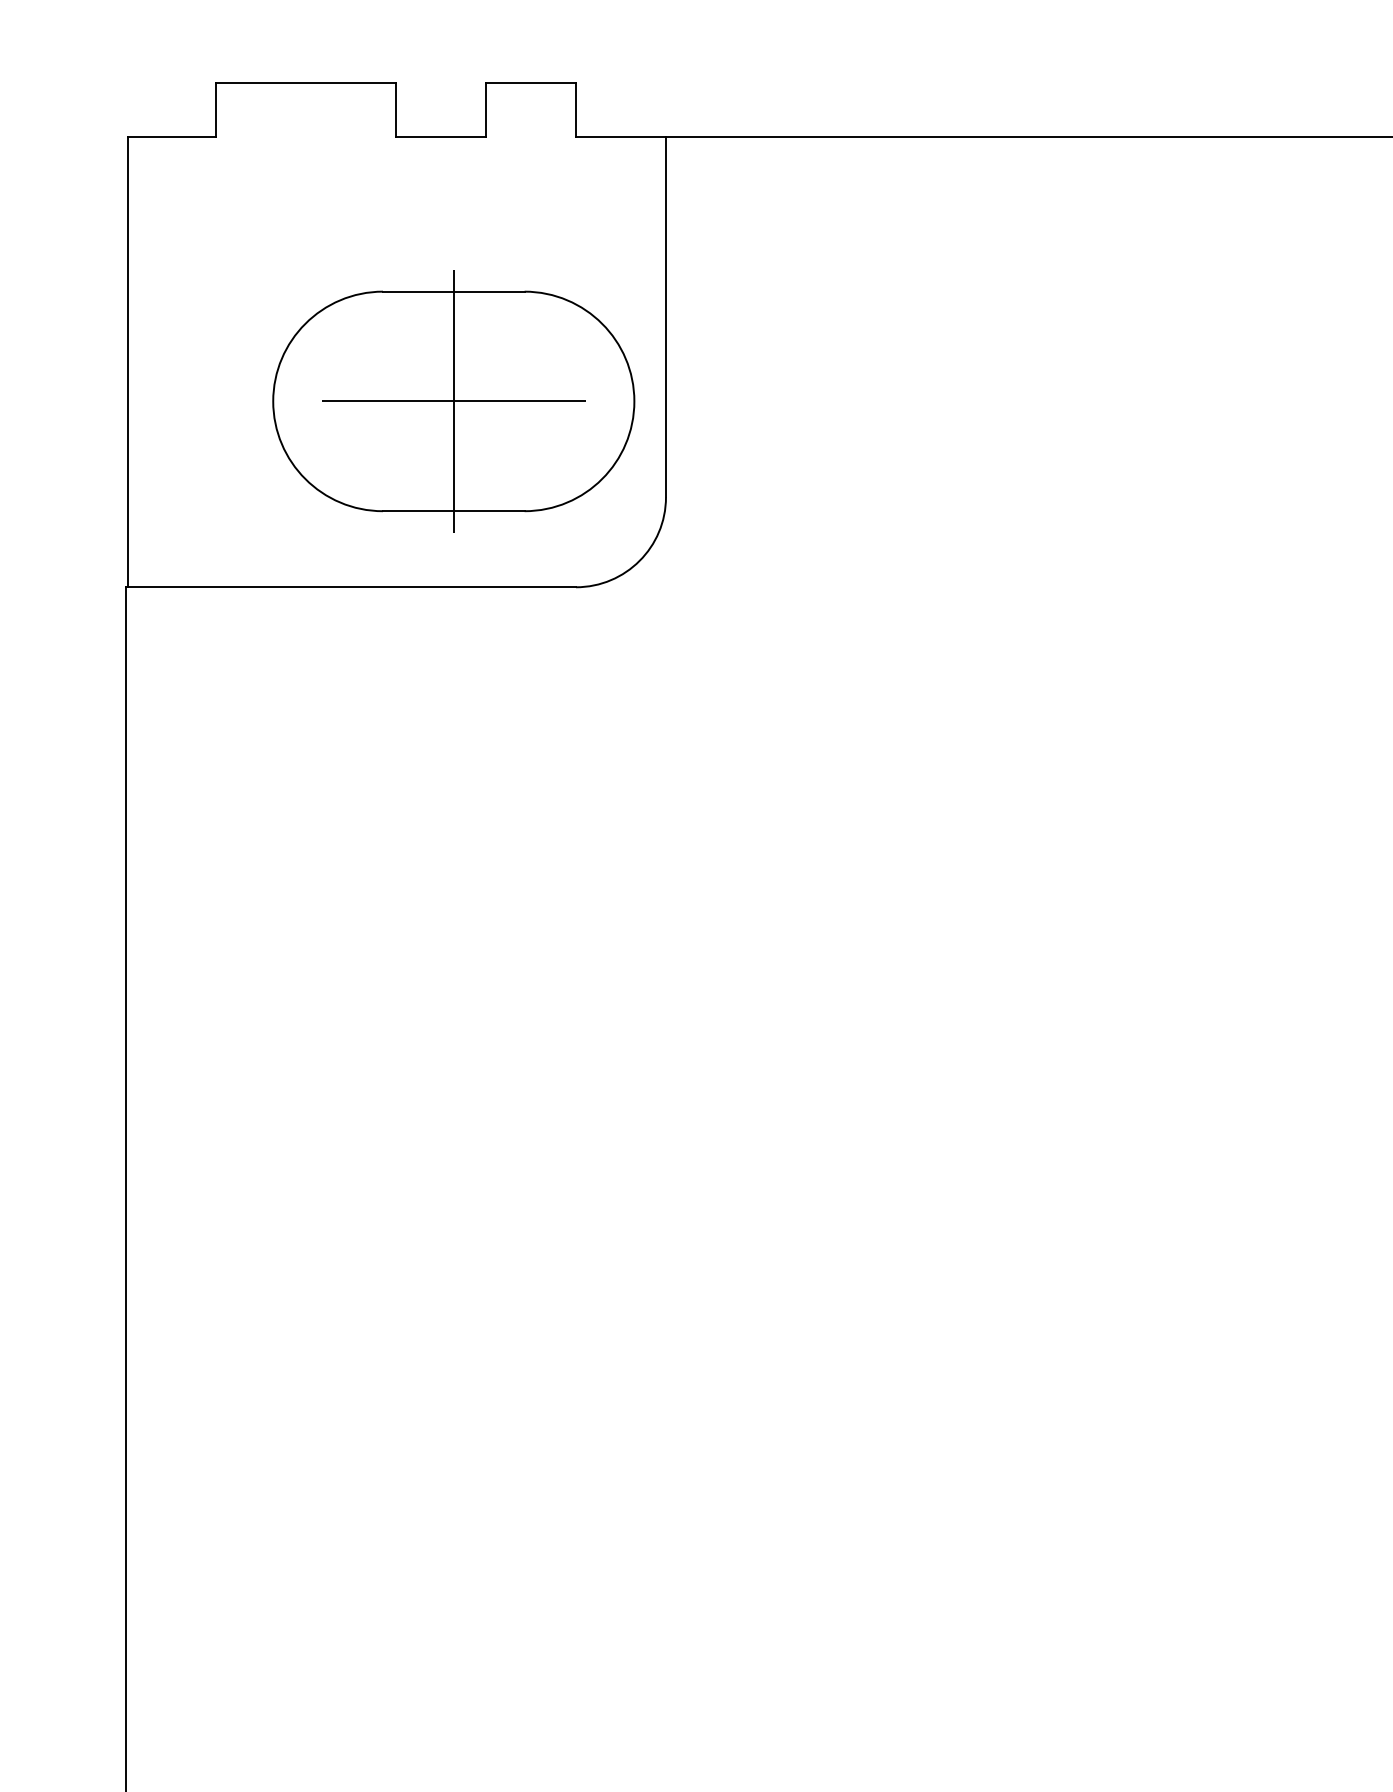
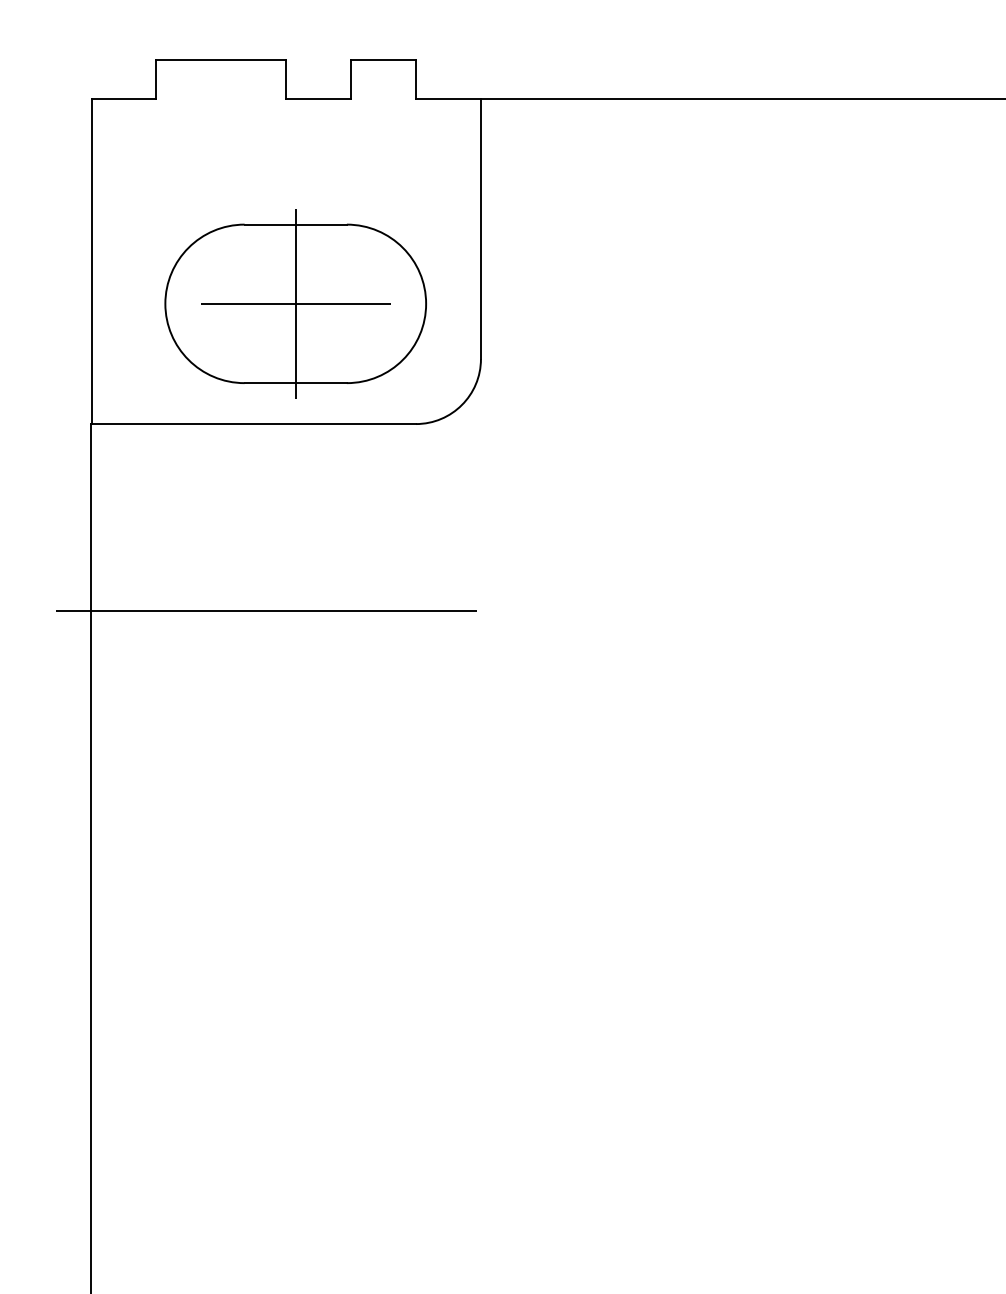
part: (453, 400) -> (295, 303), moved
line: (368, 845) -> (266, 610), added

